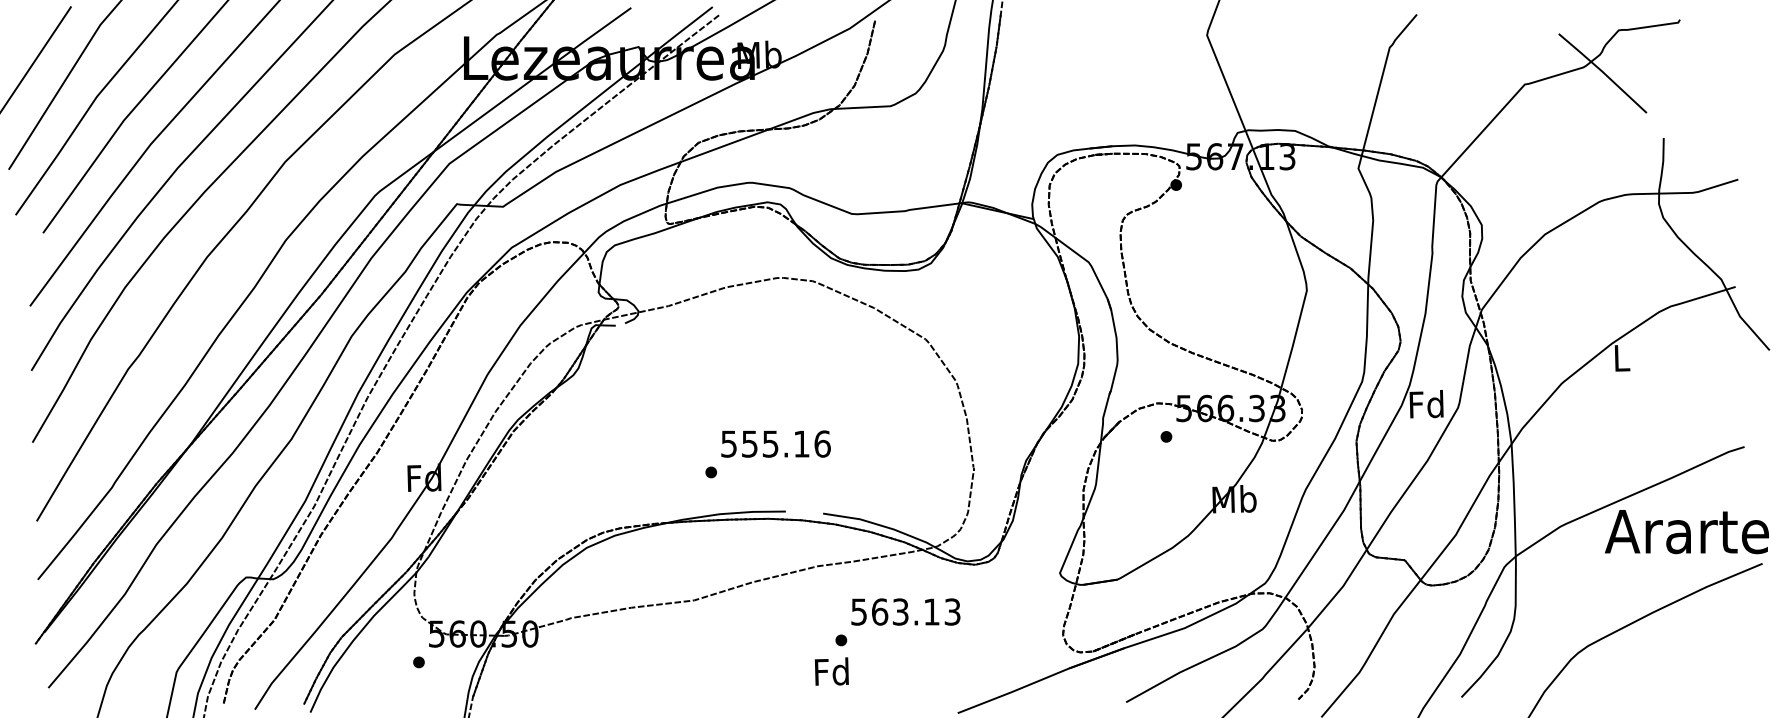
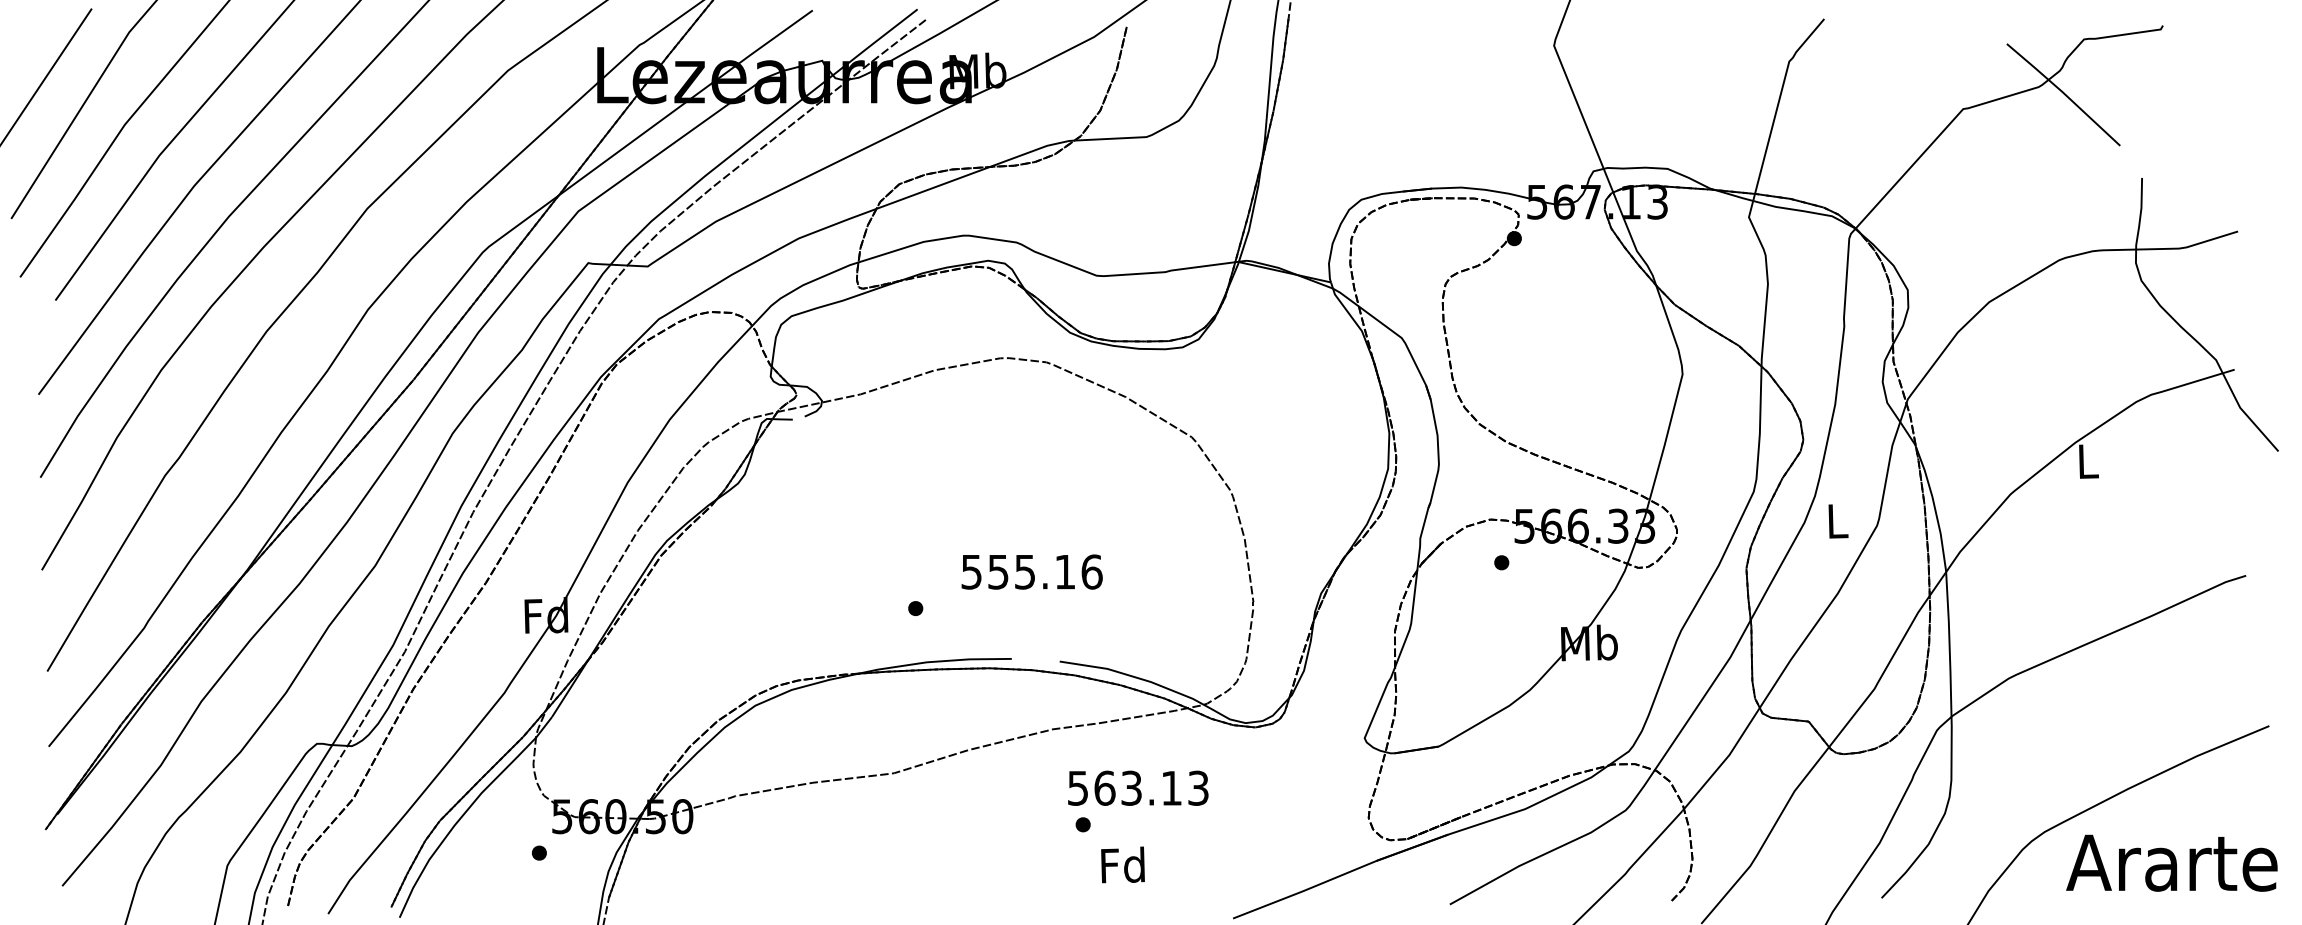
text: (1426, 404) -> (1836, 520), Fd -> L
text: (775, 443) -> (1031, 571), moved
text: (1686, 531) -> (2171, 862), moved
text: (906, 611) -> (1138, 787), moved
text: (831, 671) -> (1122, 864), moved

